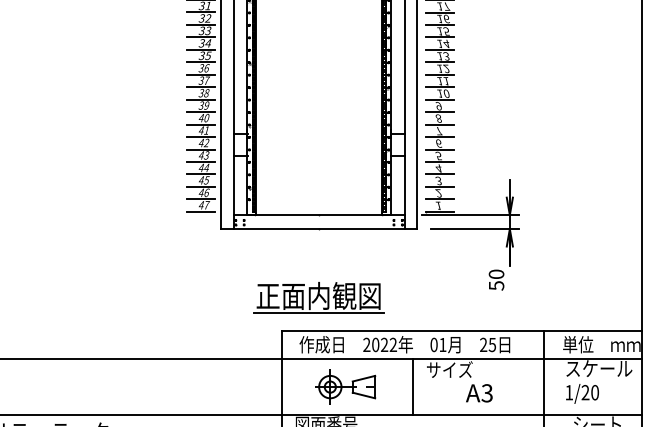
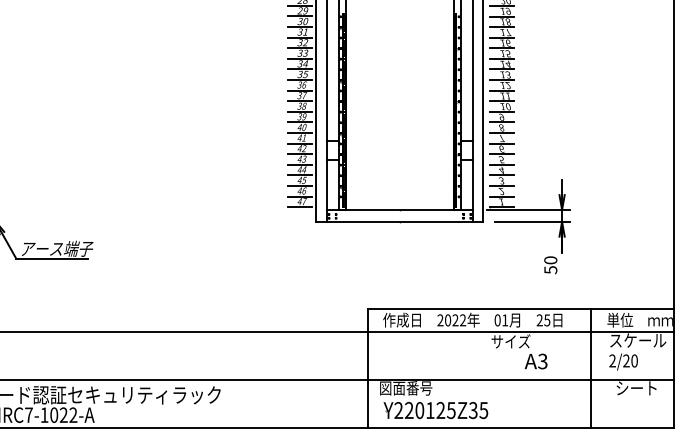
part: (318, 296) -> (399, 279), removed
part: (345, 387) -> (422, 356), removed
line: (412, 387) -> (479, 356), removed
text: (569, 392) -> (612, 360), 1/20 -> 2/20

